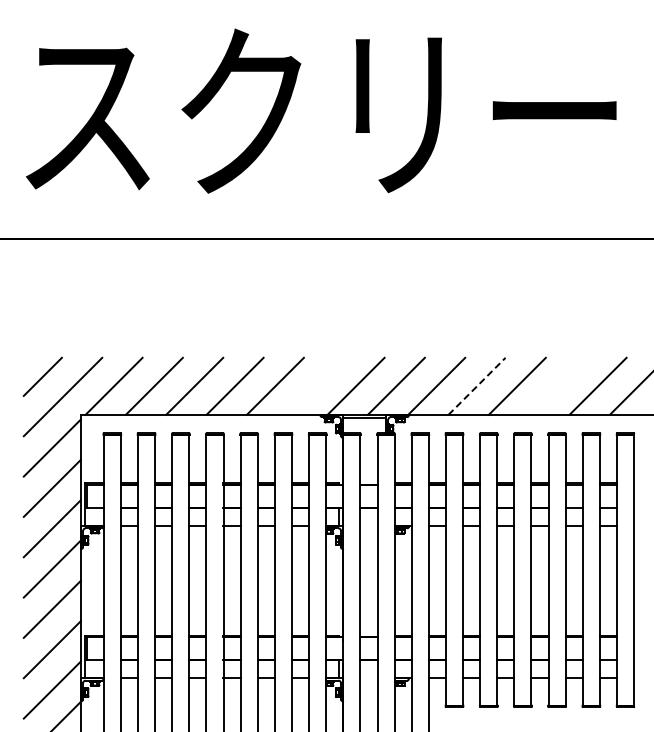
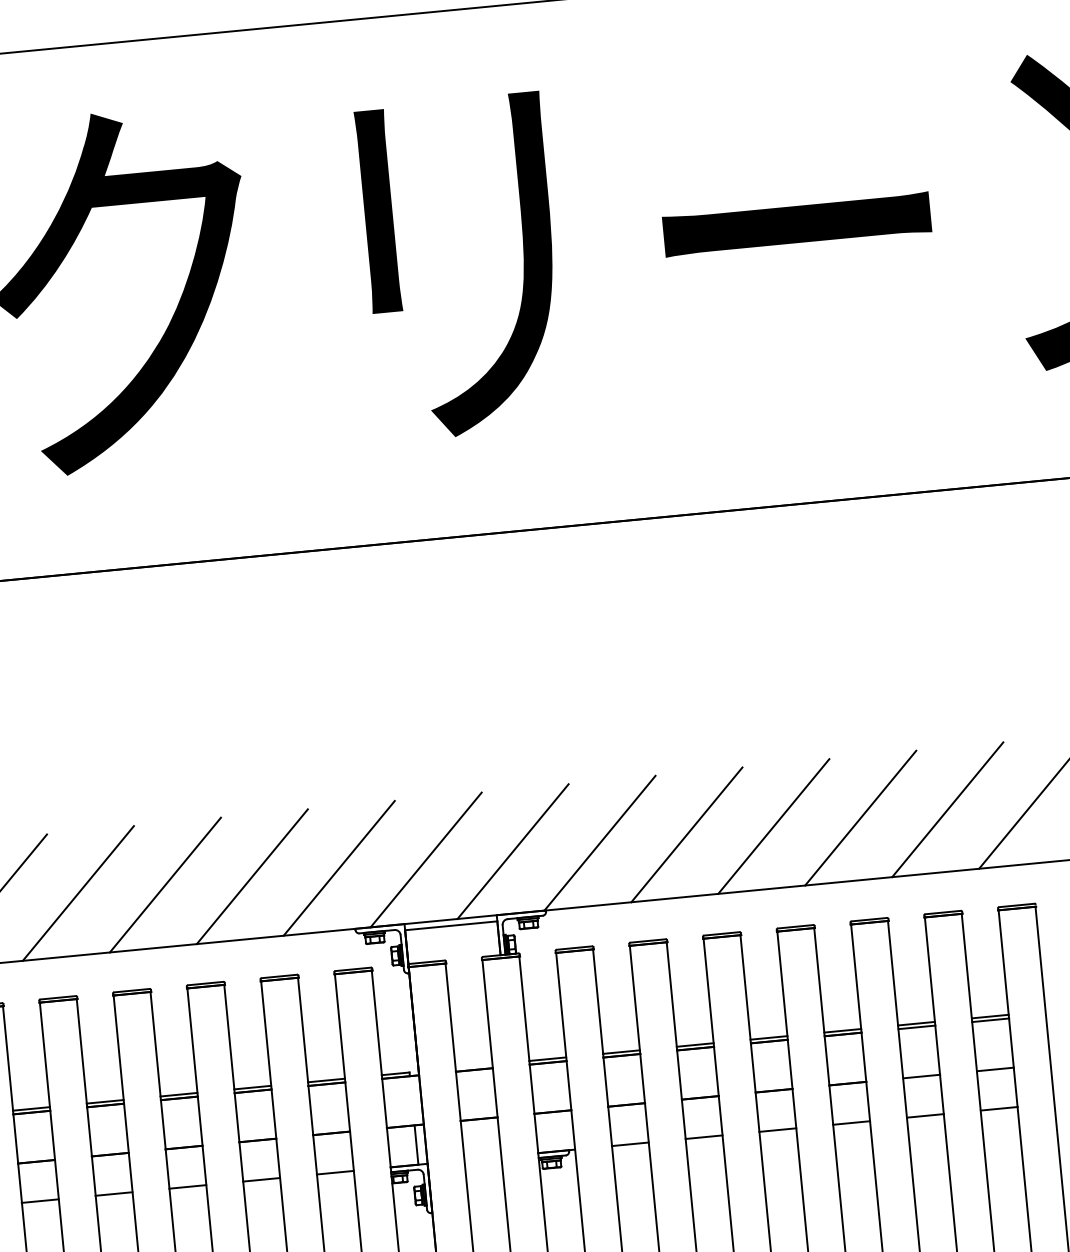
line: (315, 385) -> (338, 866), added
line: (557, 385) -> (860, 816), added
line: (477, 386) -> (687, 835), dashed -> solid

